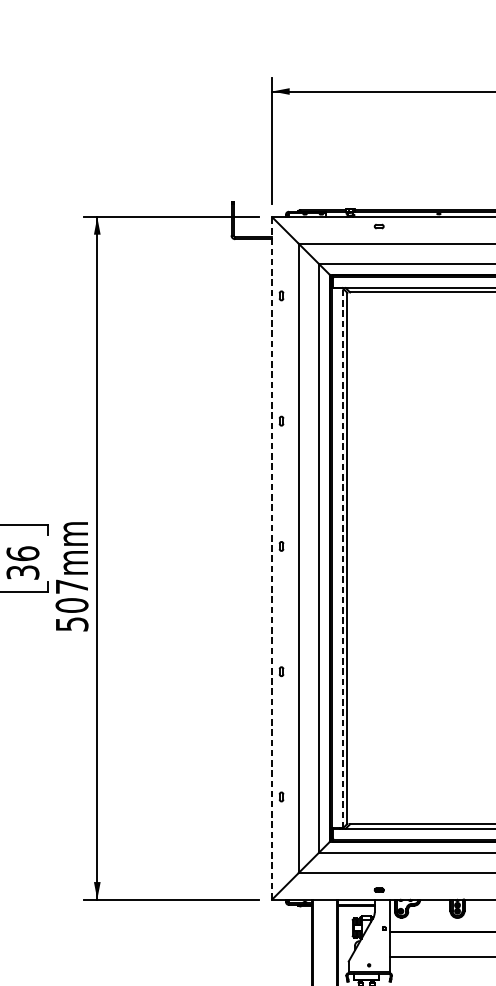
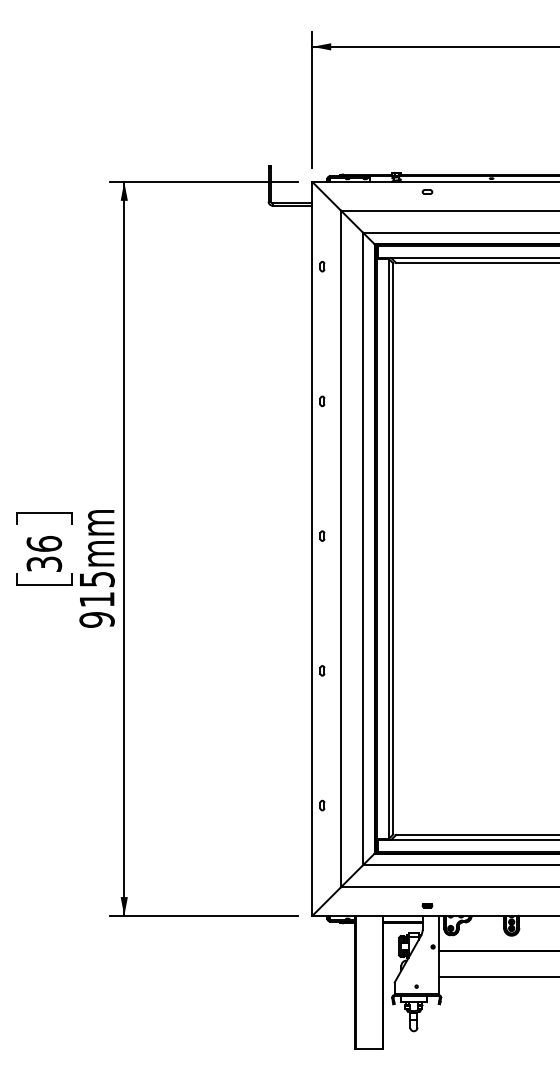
line: (272, 557) -> (312, 548), dashed -> solid
line: (342, 557) -> (388, 548), dashed -> solid
text: (71, 605) -> (96, 599), 507mm -> 915mm

